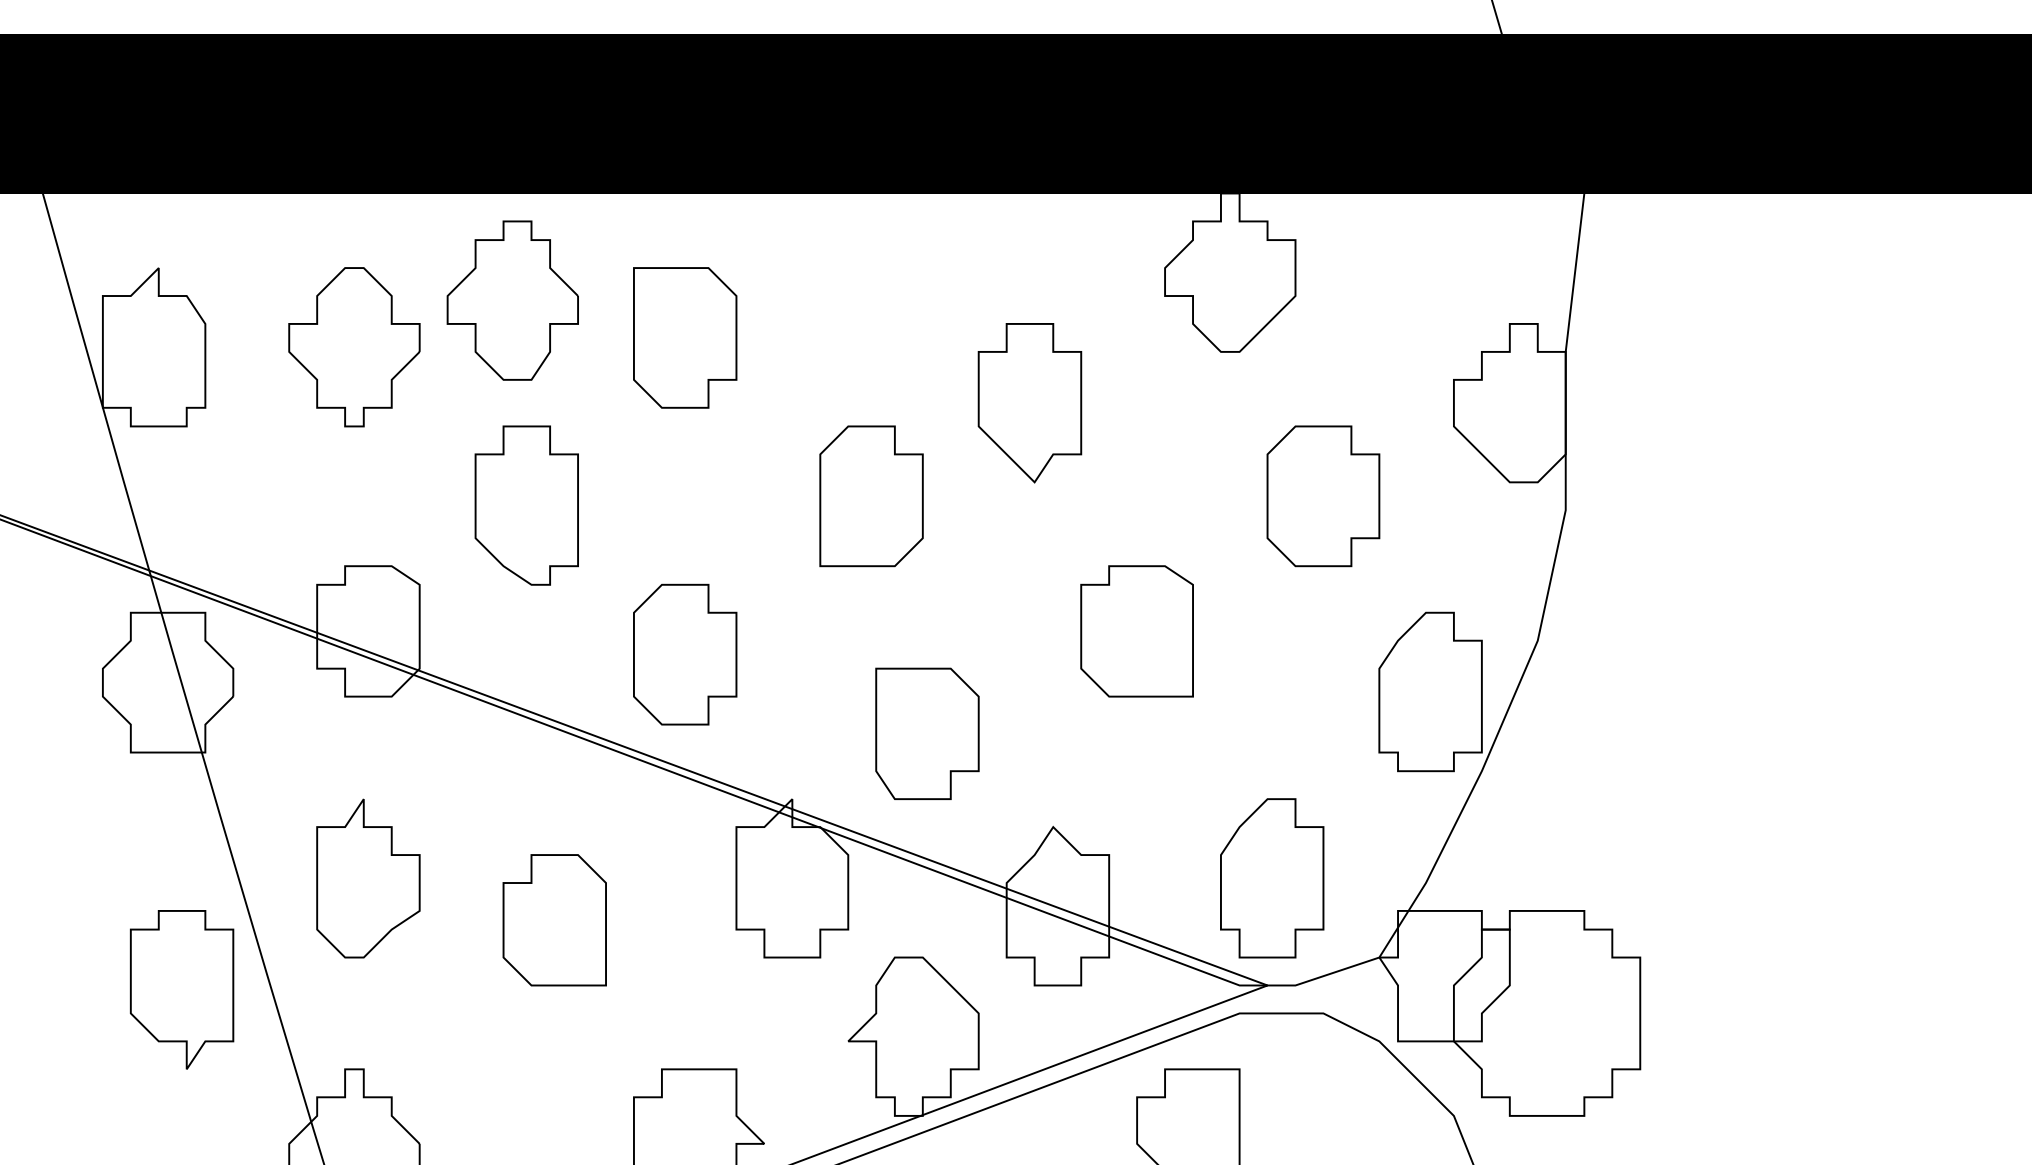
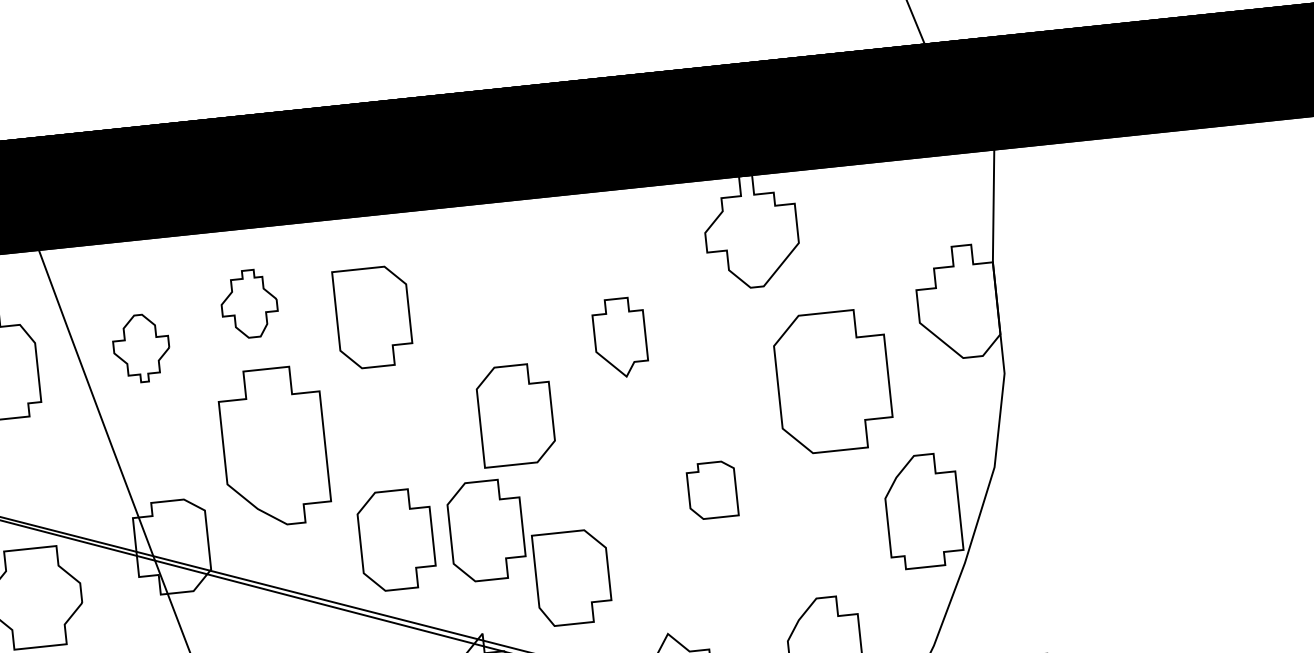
part: (512, 300) -> (249, 303), size x0.6
part: (354, 347) -> (141, 348), size x0.6
part: (1029, 403) -> (619, 338), size x0.7
part: (1323, 496) -> (833, 381), size x1.4
part: (526, 505) -> (274, 446), size x1.4
part: (1136, 631) -> (711, 490), size x0.6
part: (813, 654) -> (486, 530), added

